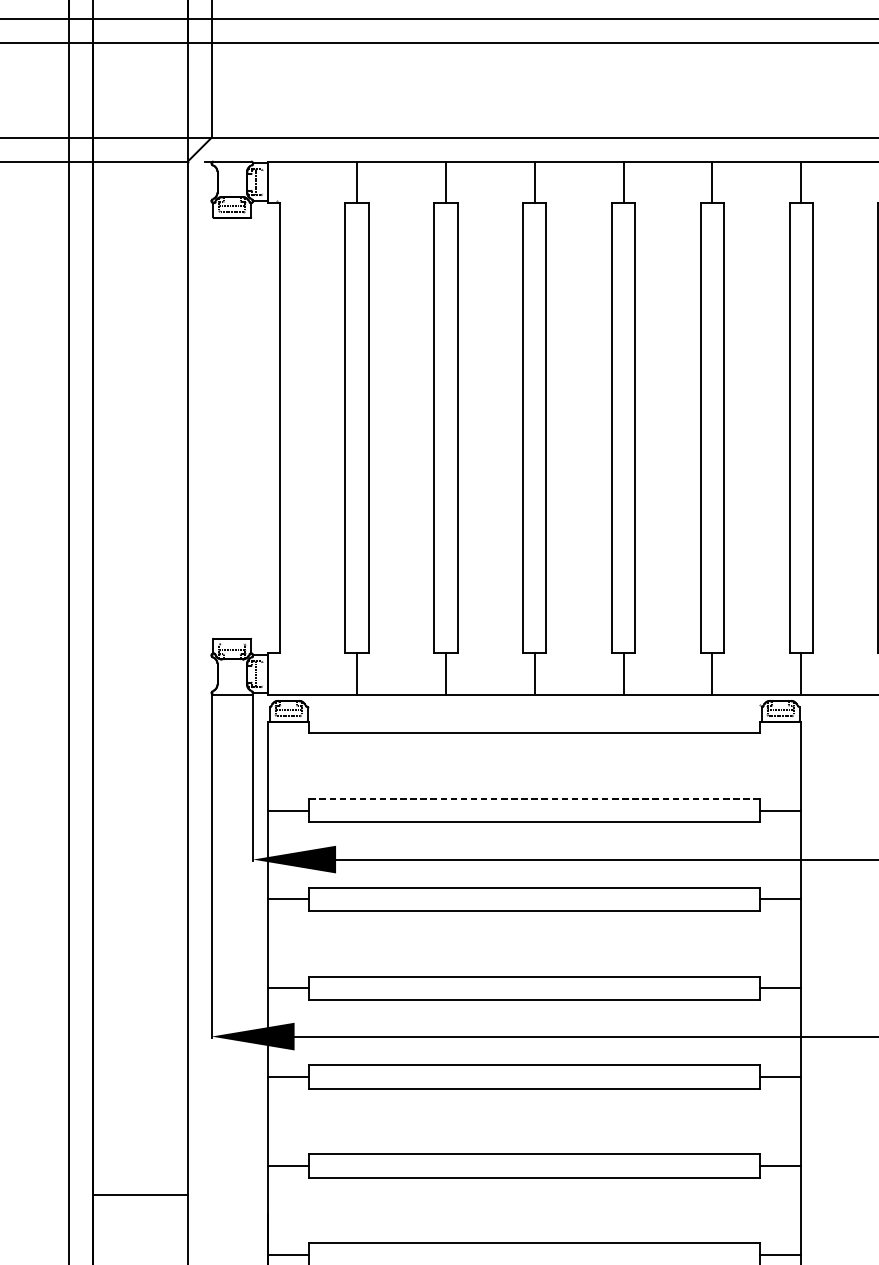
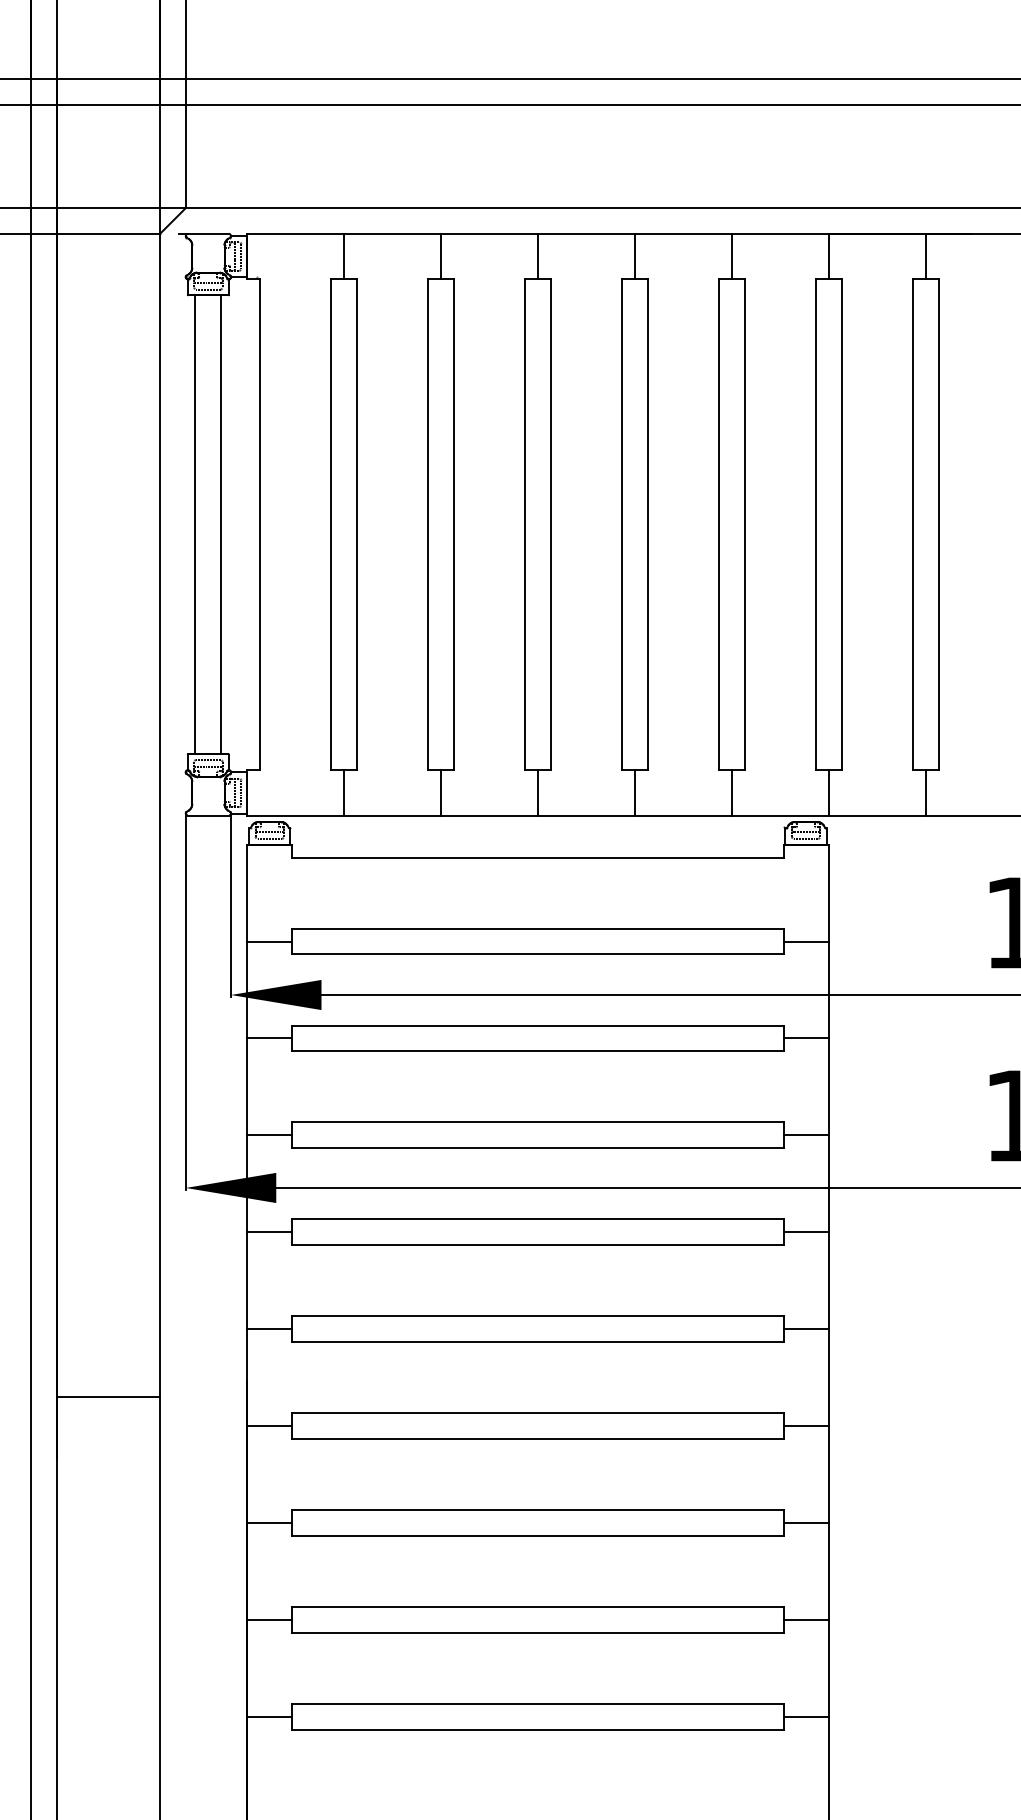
line: (262, 182) -> (241, 256), added
line: (220, 427) -> (195, 524), added
line: (244, 427) -> (221, 524), added
line: (232, 643) -> (208, 759), added
line: (262, 673) -> (241, 792), added
line: (534, 798) -> (537, 928), dashed -> solid
line: (139, 1195) -> (107, 1397), moved

